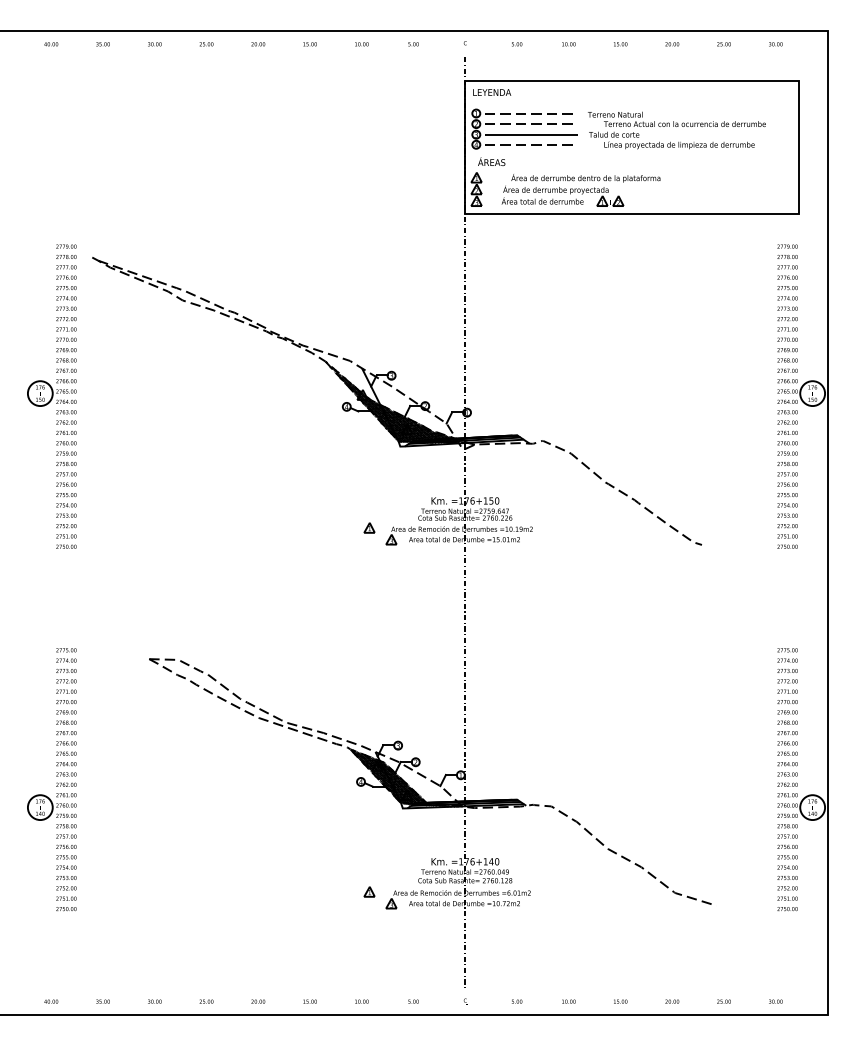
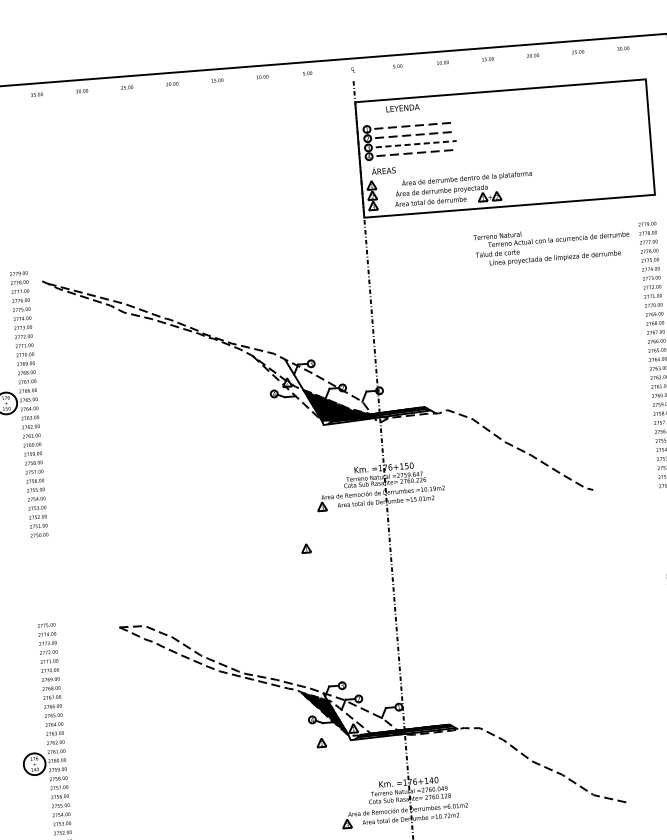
text: (492, 92) -> (403, 108), moved
text: (676, 130) -> (551, 245), moved
line: (531, 134) -> (416, 143), solid -> dashed
hatch: (364, 403) -> (289, 389), removed
part: (369, 527) -> (306, 548), moved
hatch: (420, 784) -> (364, 718), removed
part: (369, 891) -> (321, 742), moved

